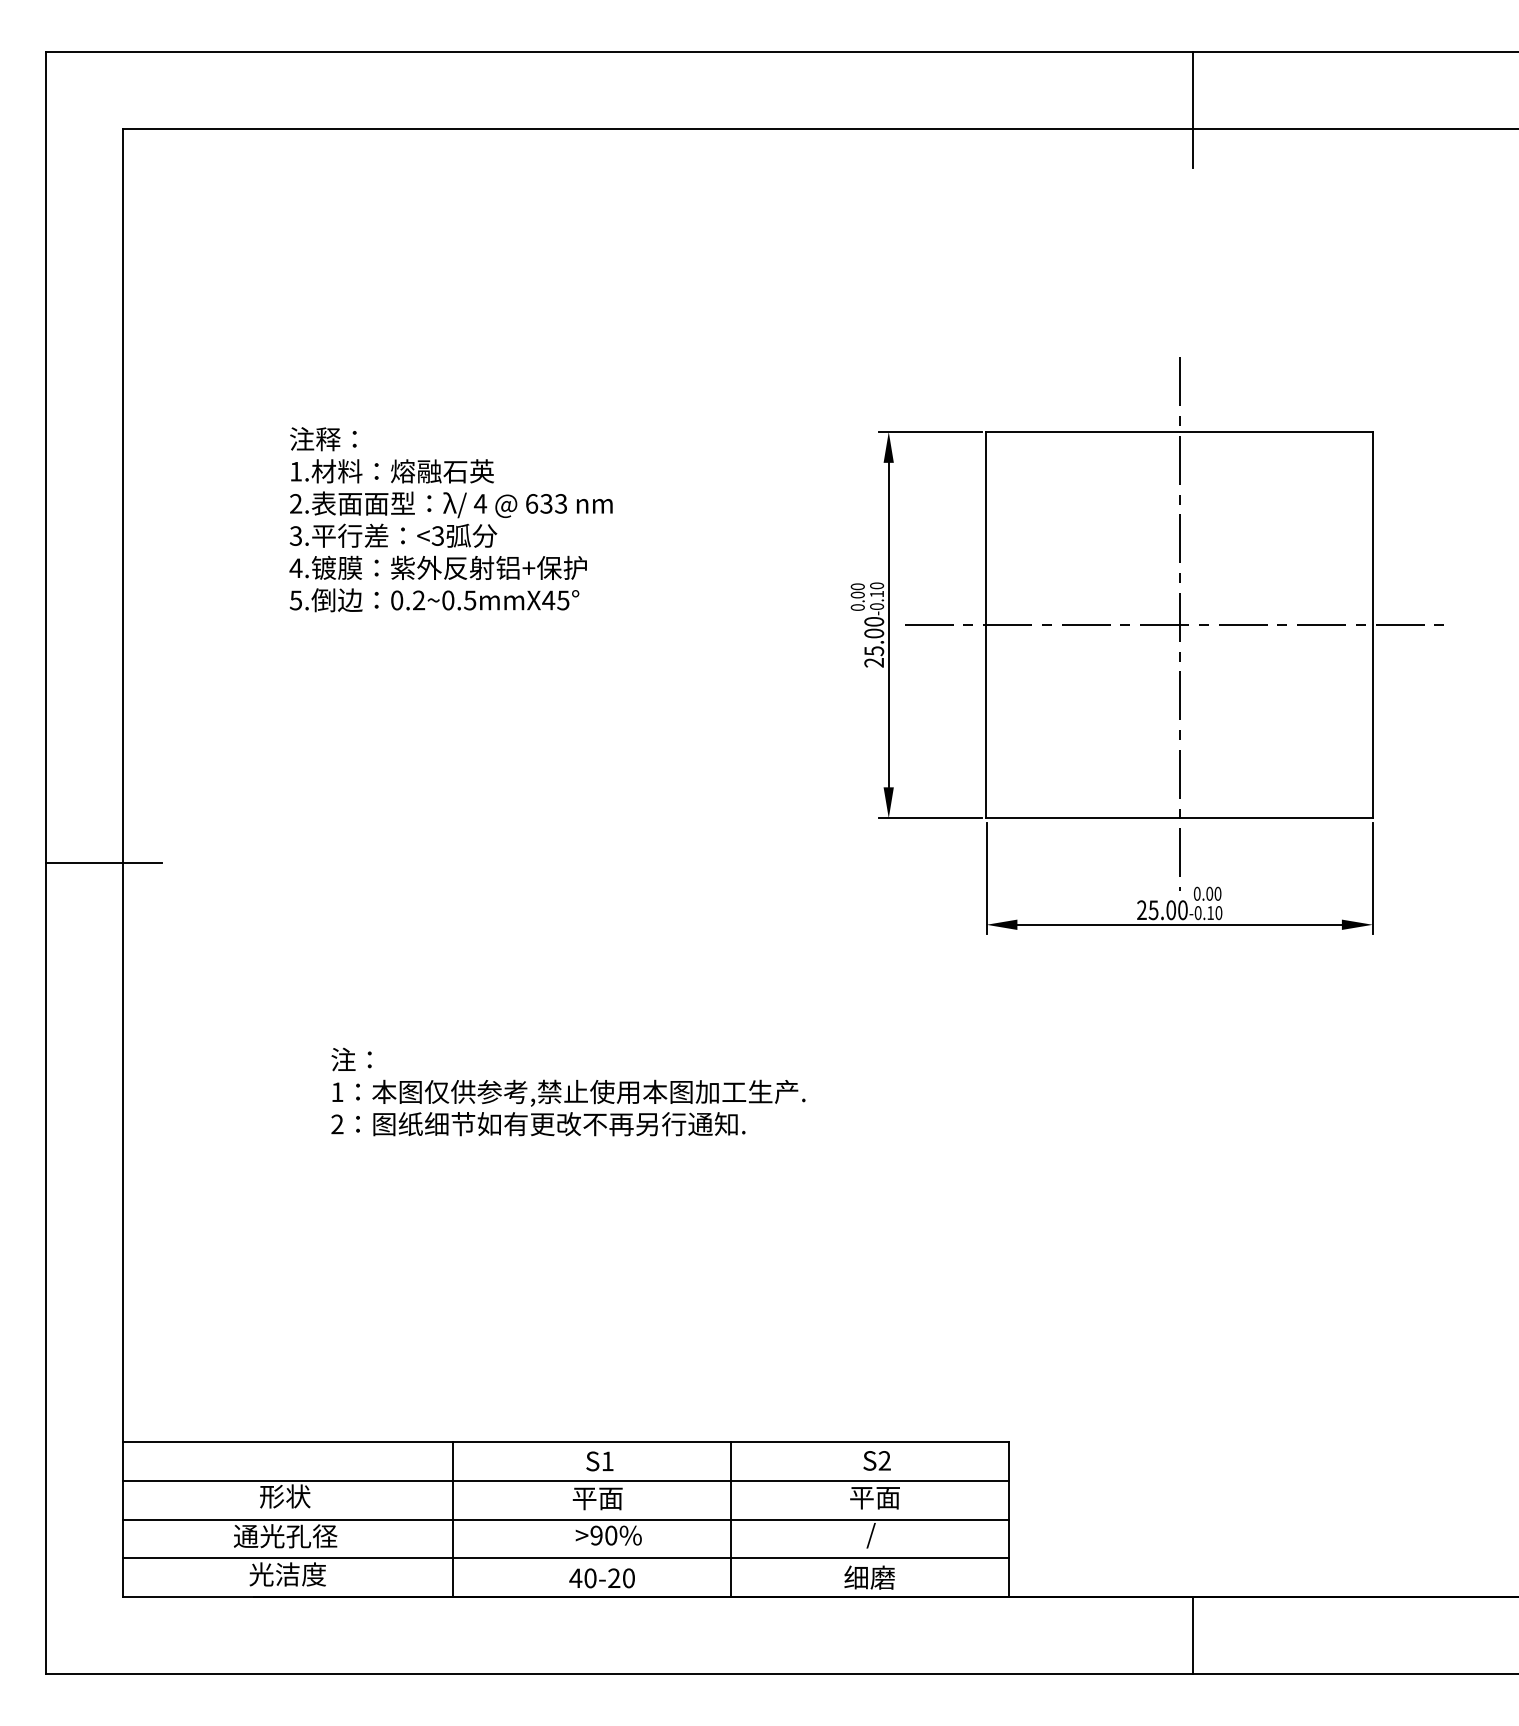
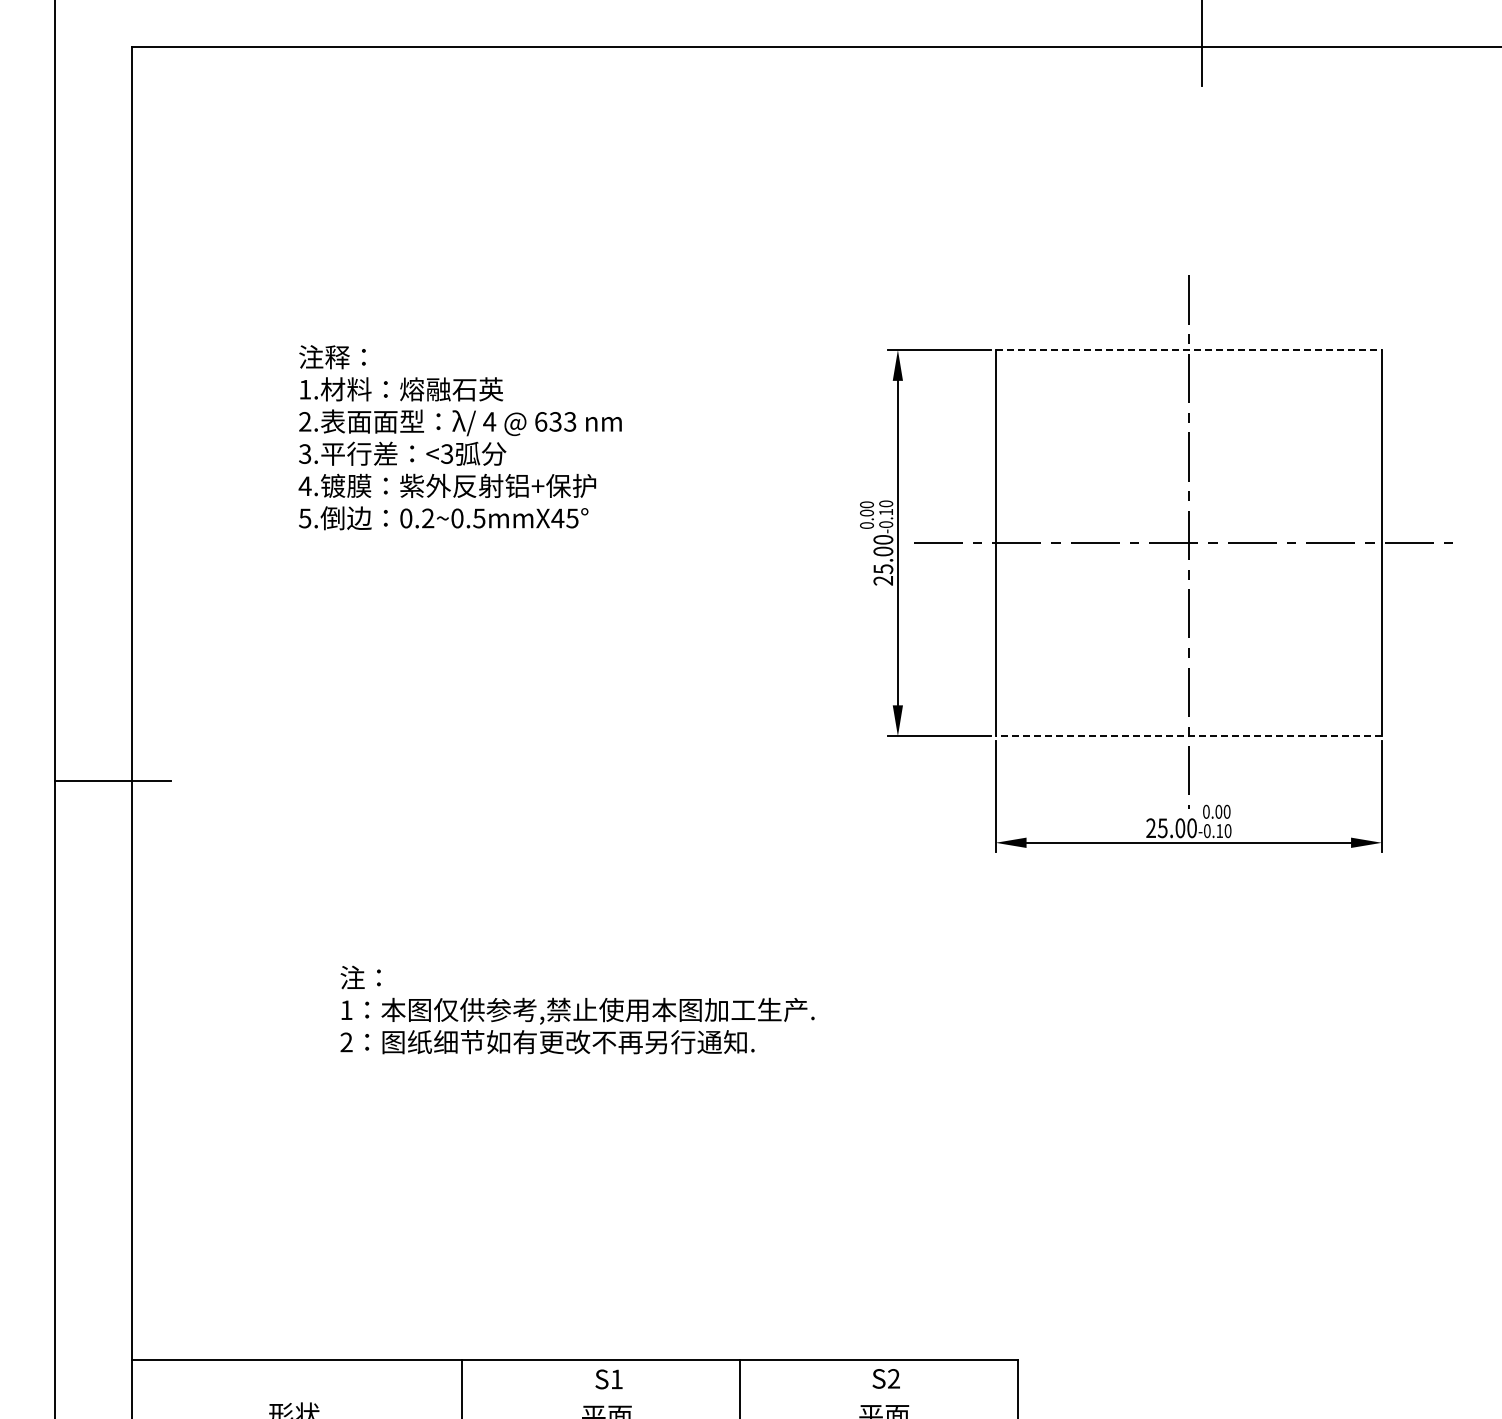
line: (1180, 431) -> (1189, 349), solid -> dashed
line: (1179, 818) -> (1188, 736), solid -> dashed
line: (565, 1481) -> (574, 1399), removed

